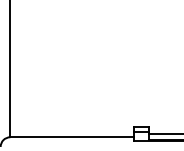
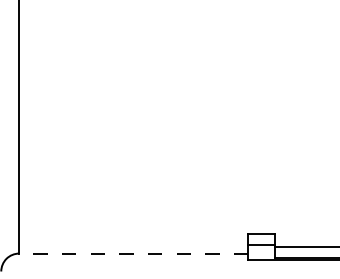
line: (71, 137) -> (132, 254), solid -> dashed

